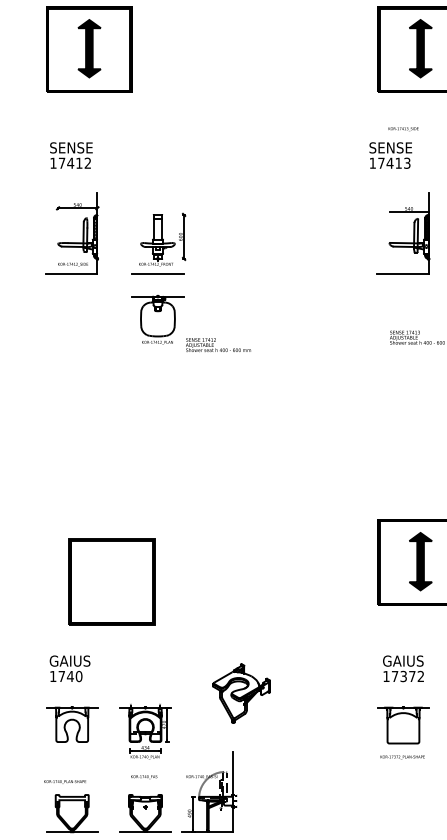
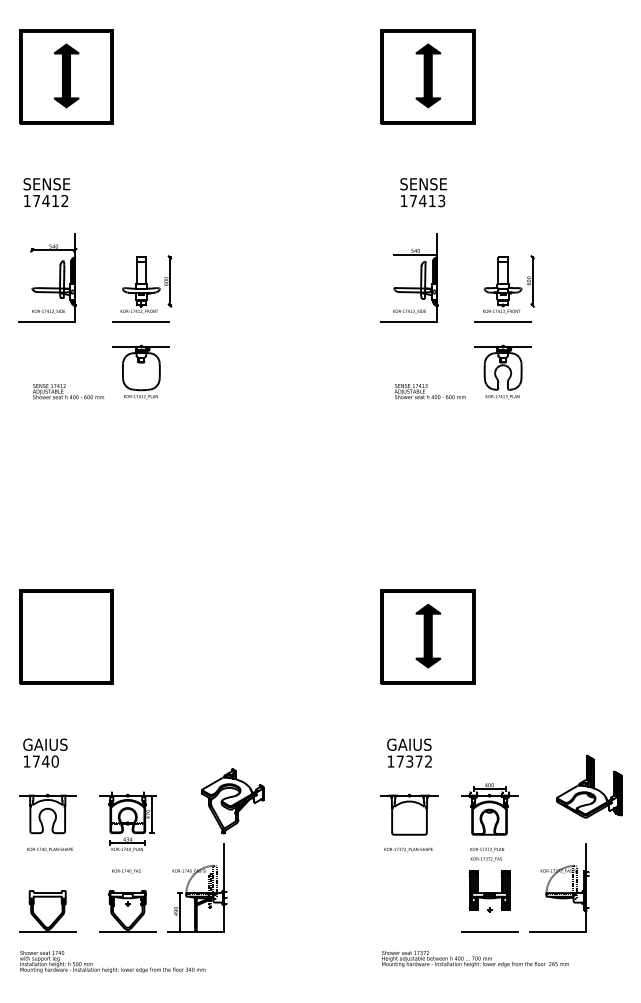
text: (403, 128) -> (409, 311), moved
text: (390, 155) -> (423, 192), moved
text: (218, 344) -> (68, 391), moved
part: (112, 581) -> (66, 636), moved
part: (241, 693) -> (232, 801), moved
text: (64, 781) -> (49, 849), moved

